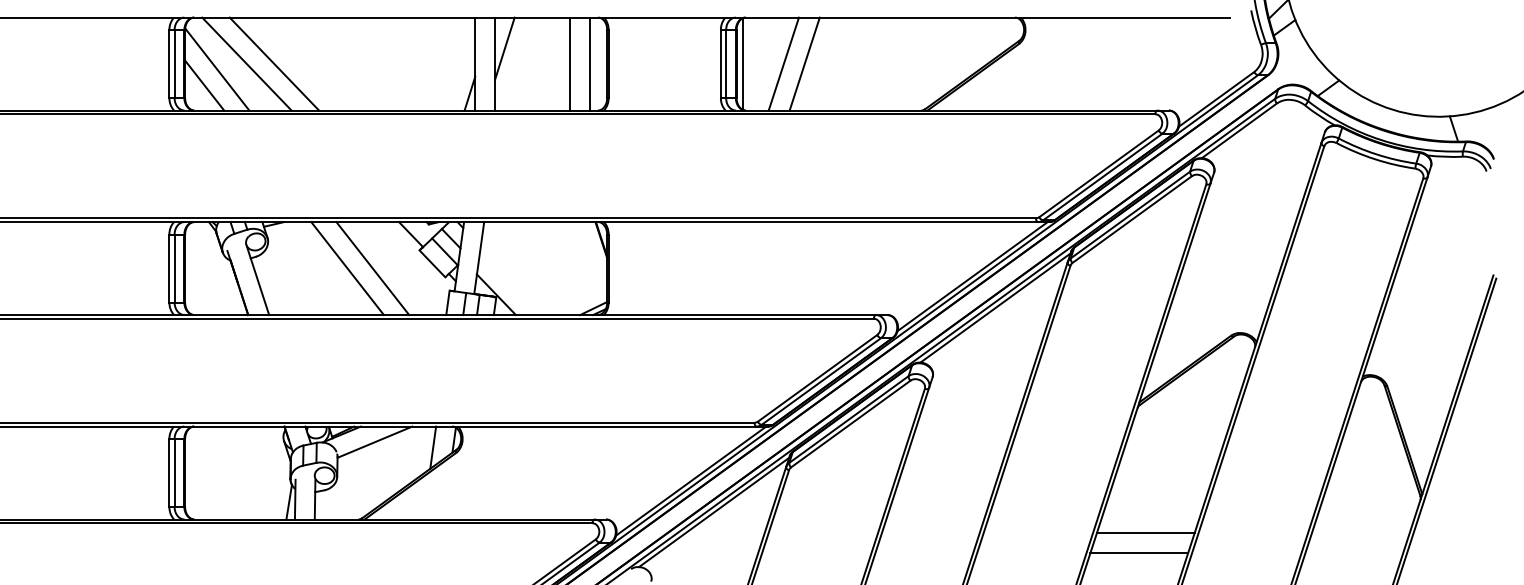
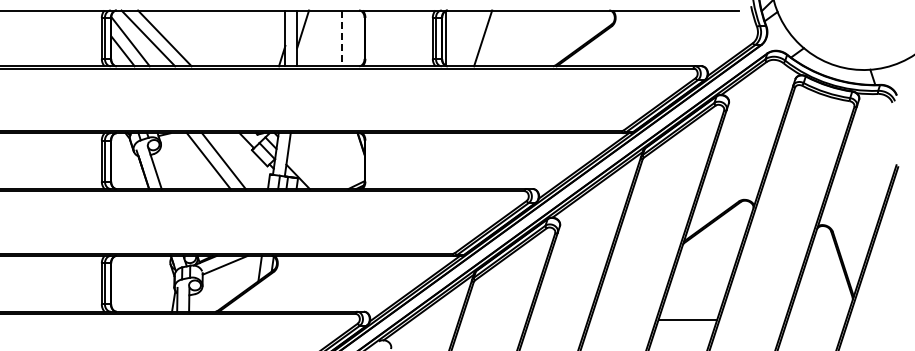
line: (570, 64) -> (342, 38), solid -> dashed
line: (590, 64) -> (354, 38), removed
line: (783, 64) -> (470, 38), removed
line: (1138, 554) -> (683, 332), removed

